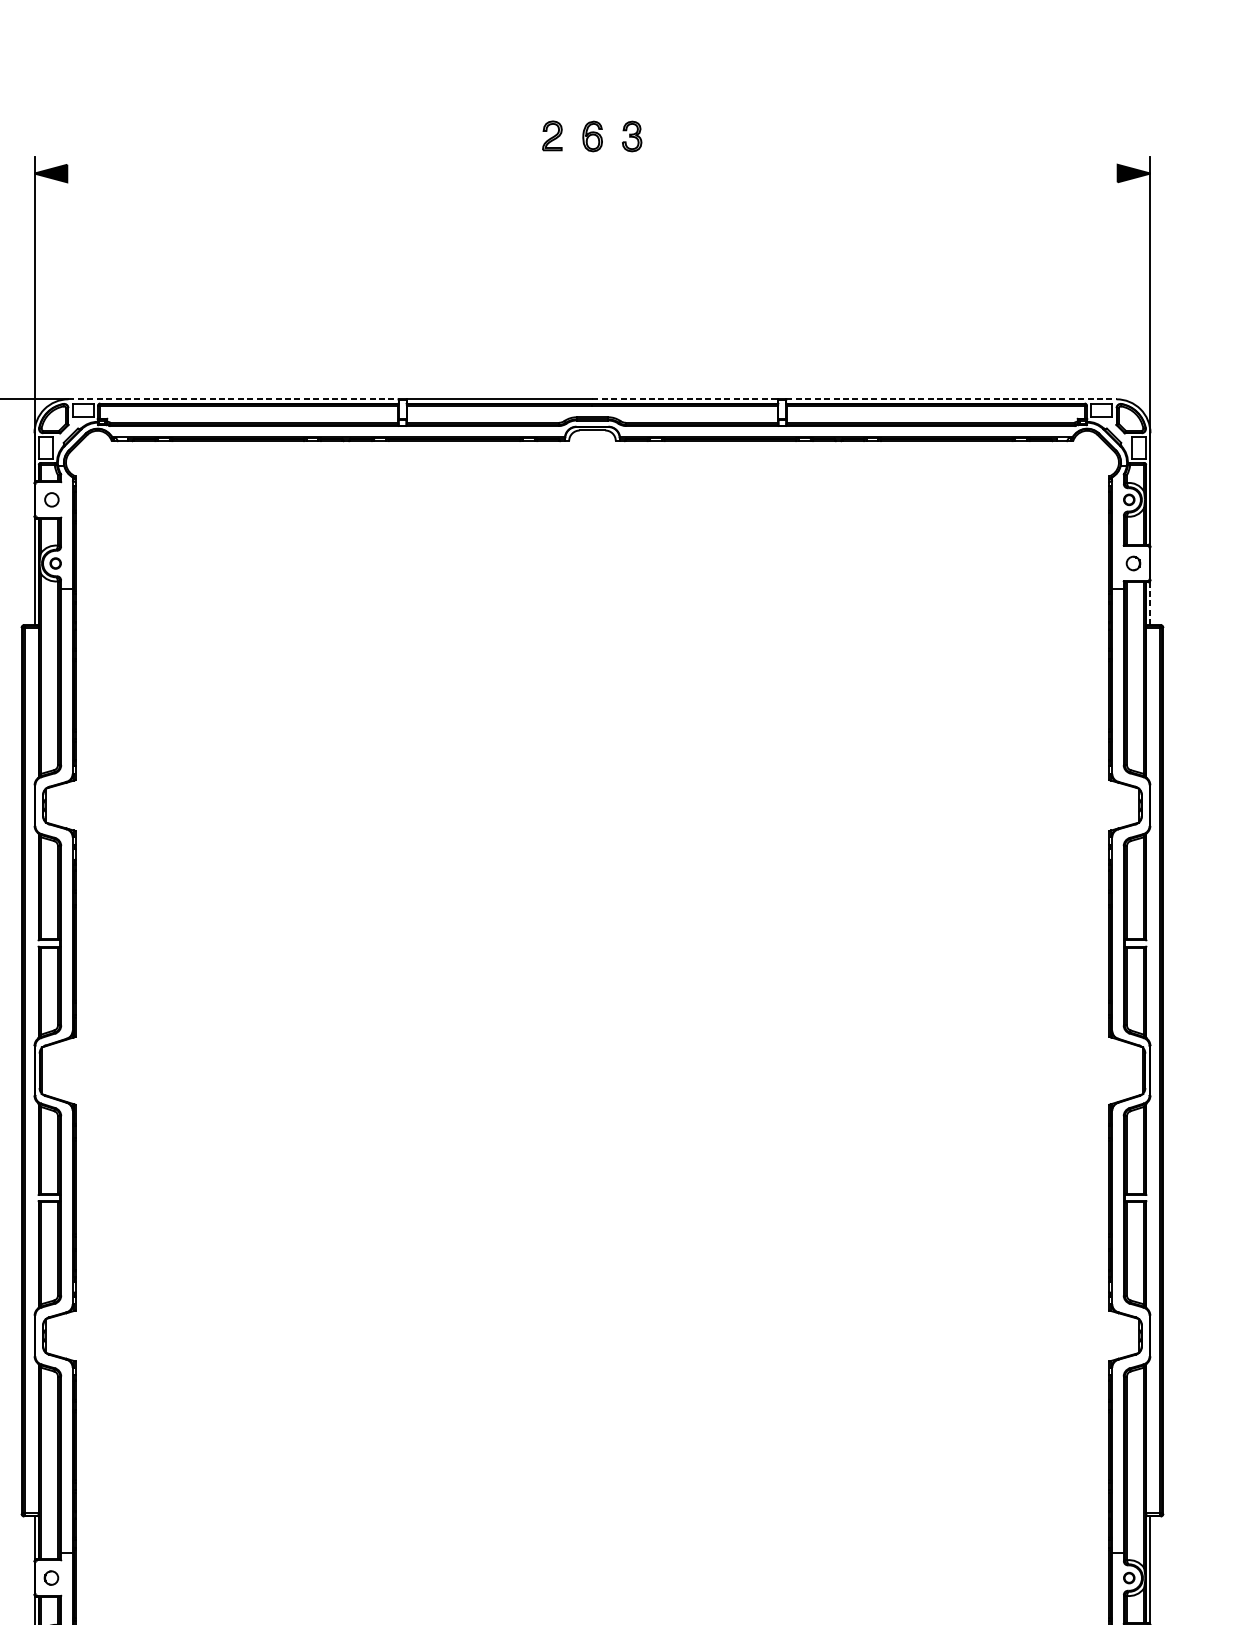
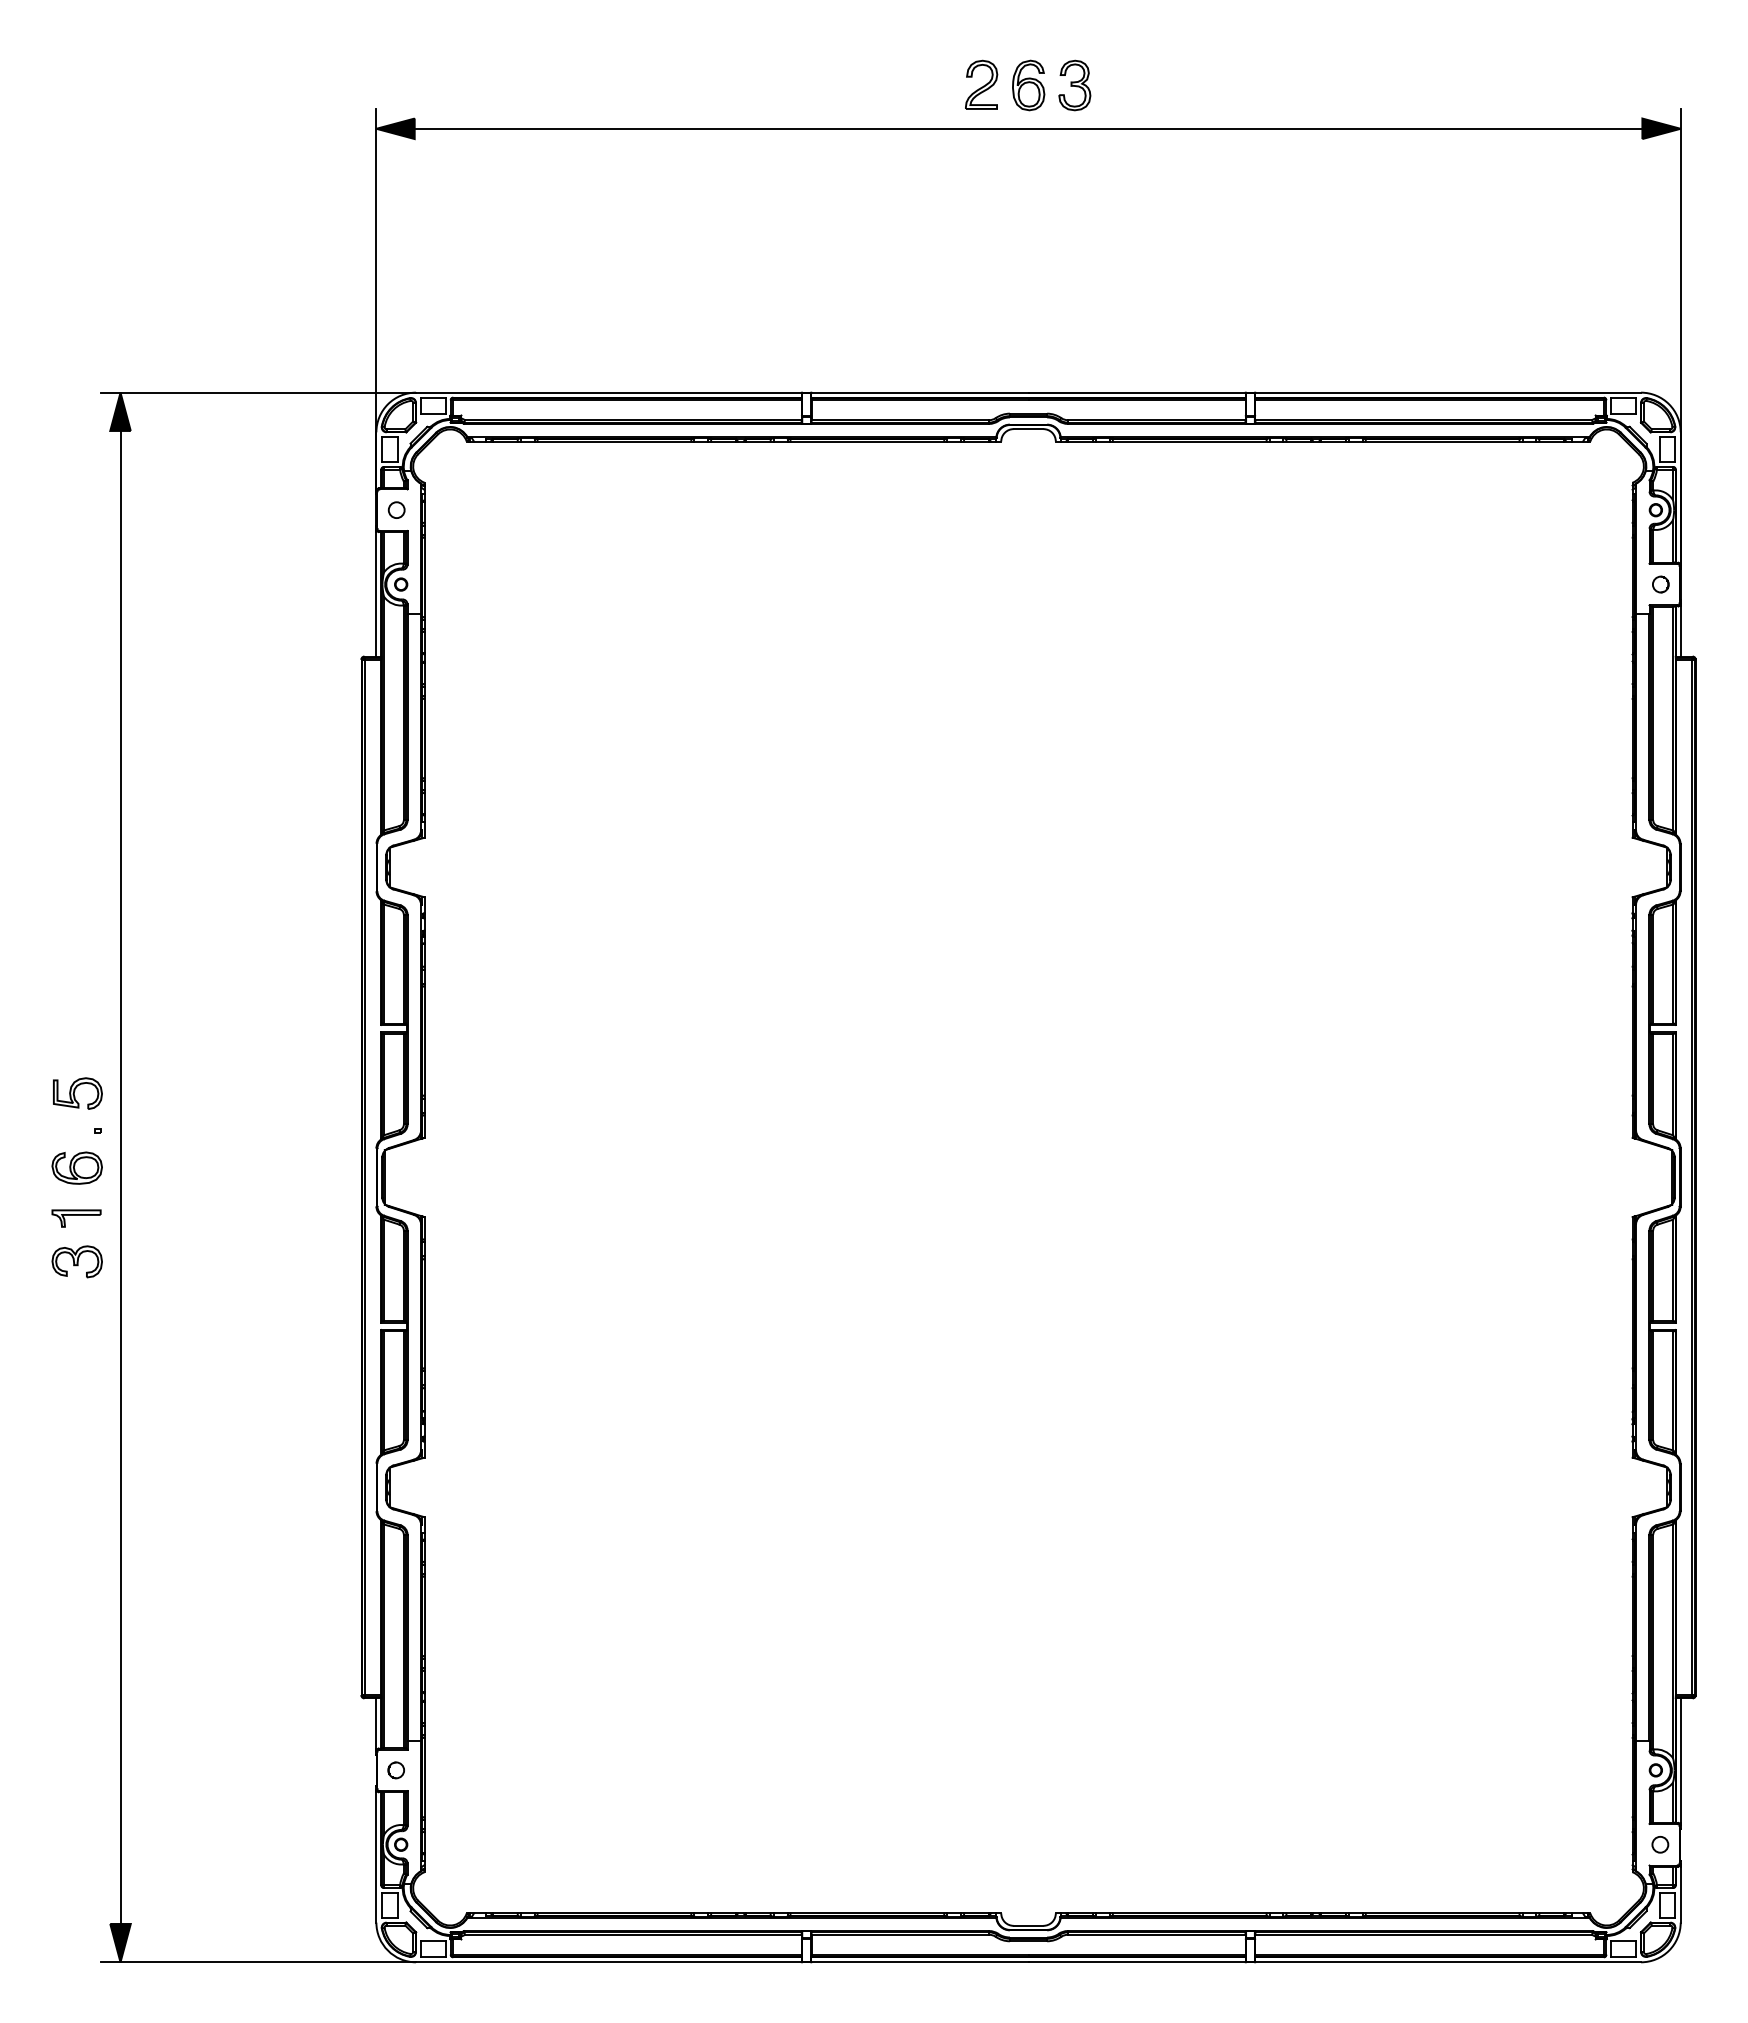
part: (552, 135) -> (981, 84), size x1.43
part: (592, 136) -> (1028, 85), size x1.43
part: (631, 136) -> (1074, 85), size x1.43
line: (592, 173) -> (1028, 128), added
line: (233, 399) -> (608, 392), dashed -> solid
line: (685, 399) -> (1137, 392), dashed -> solid
line: (951, 399) -> (1448, 392), dashed -> solid
line: (1150, 603) -> (1680, 631), dashed -> solid

